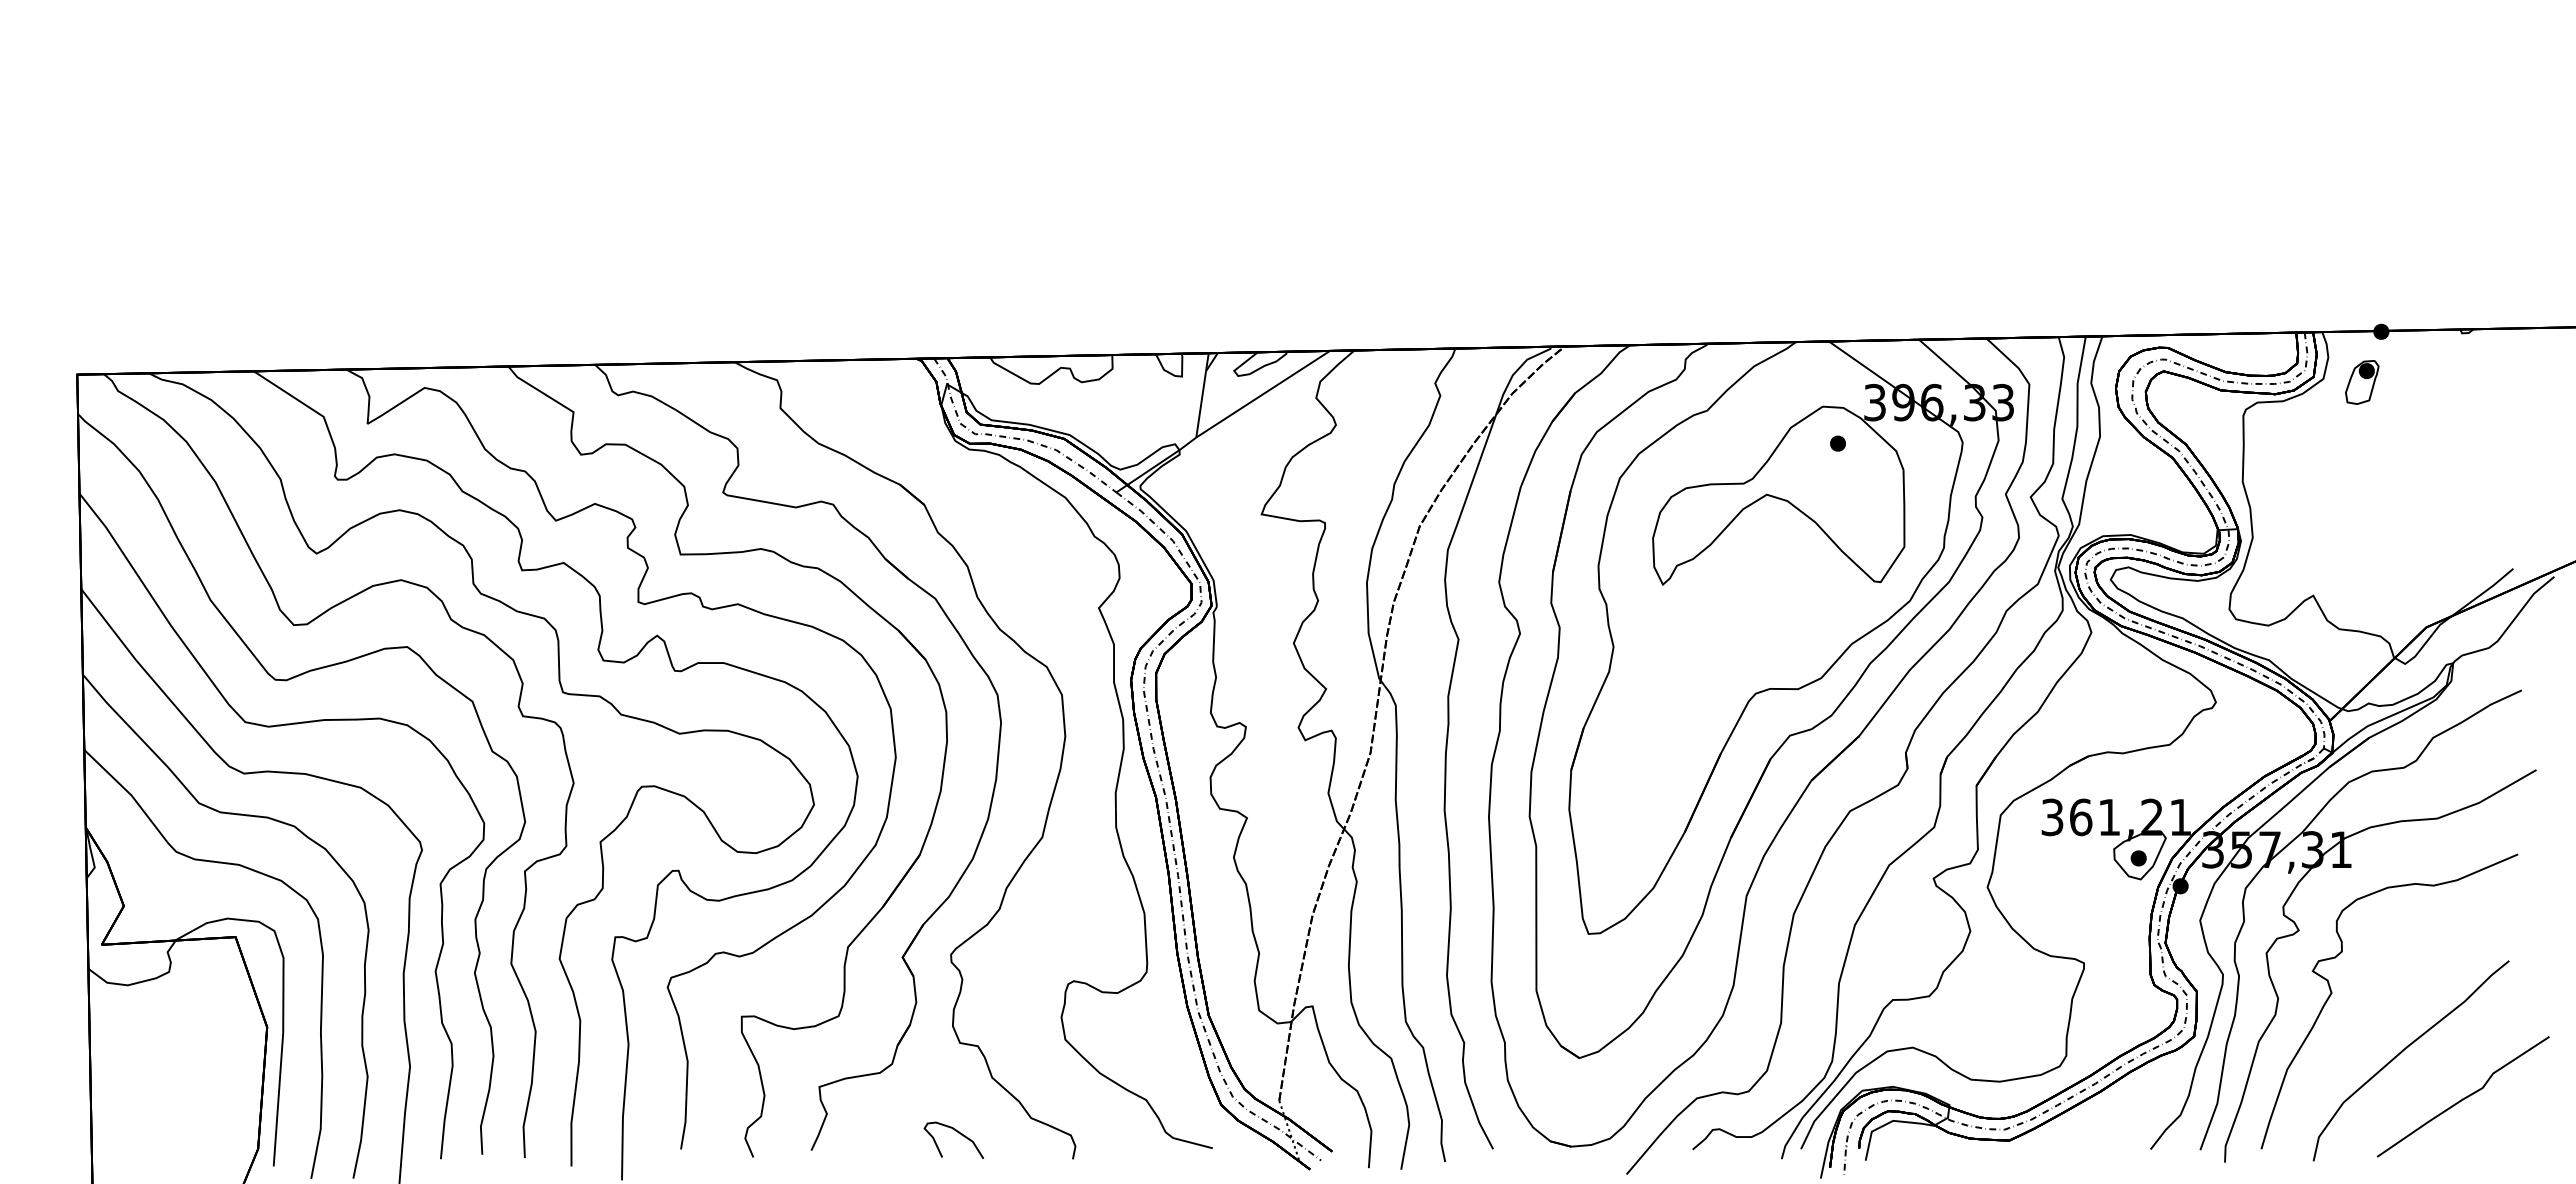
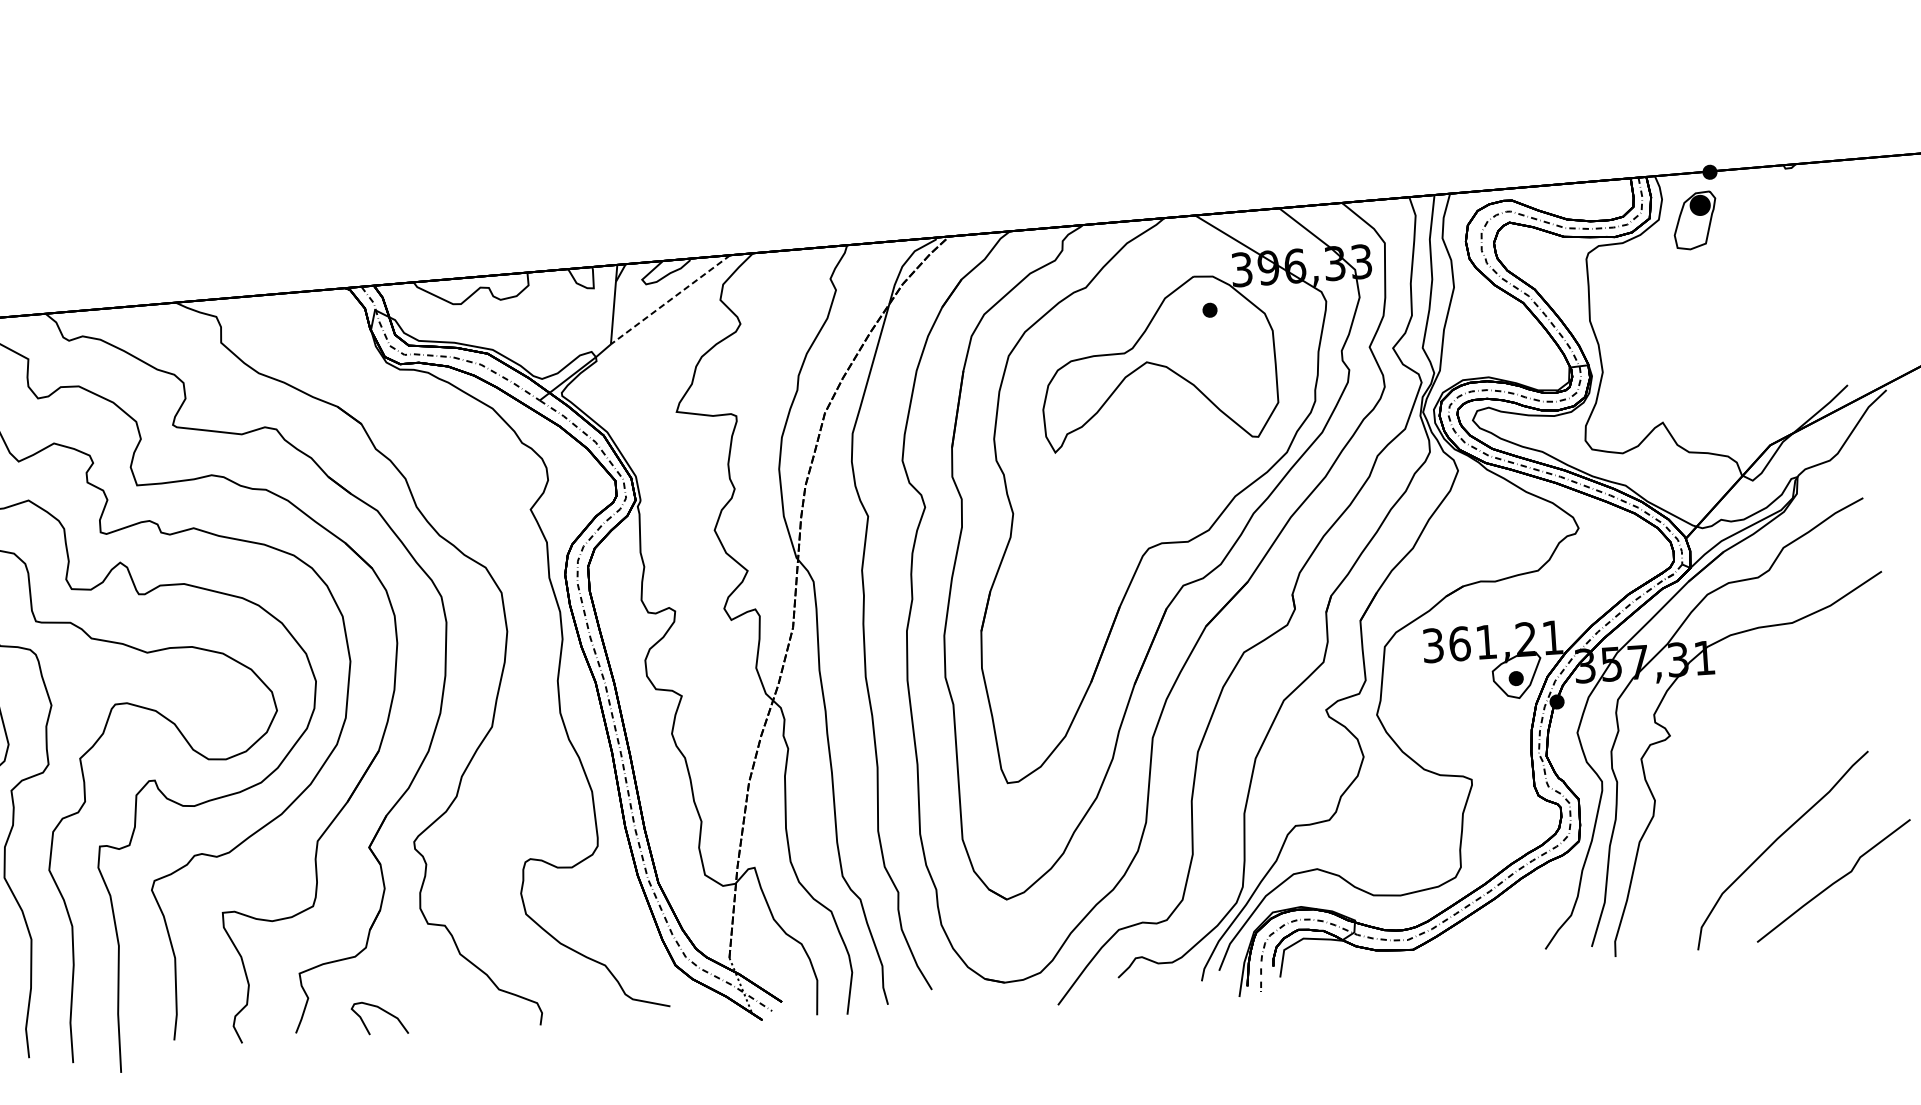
part: (2362, 382) -> (1695, 220), size x1.4
line: (1264, 393) -> (671, 299), solid -> dashed
curve: (2332, 993) -> (1705, 792), removed
curve: (958, 1133) -> (383, 1011), moved

